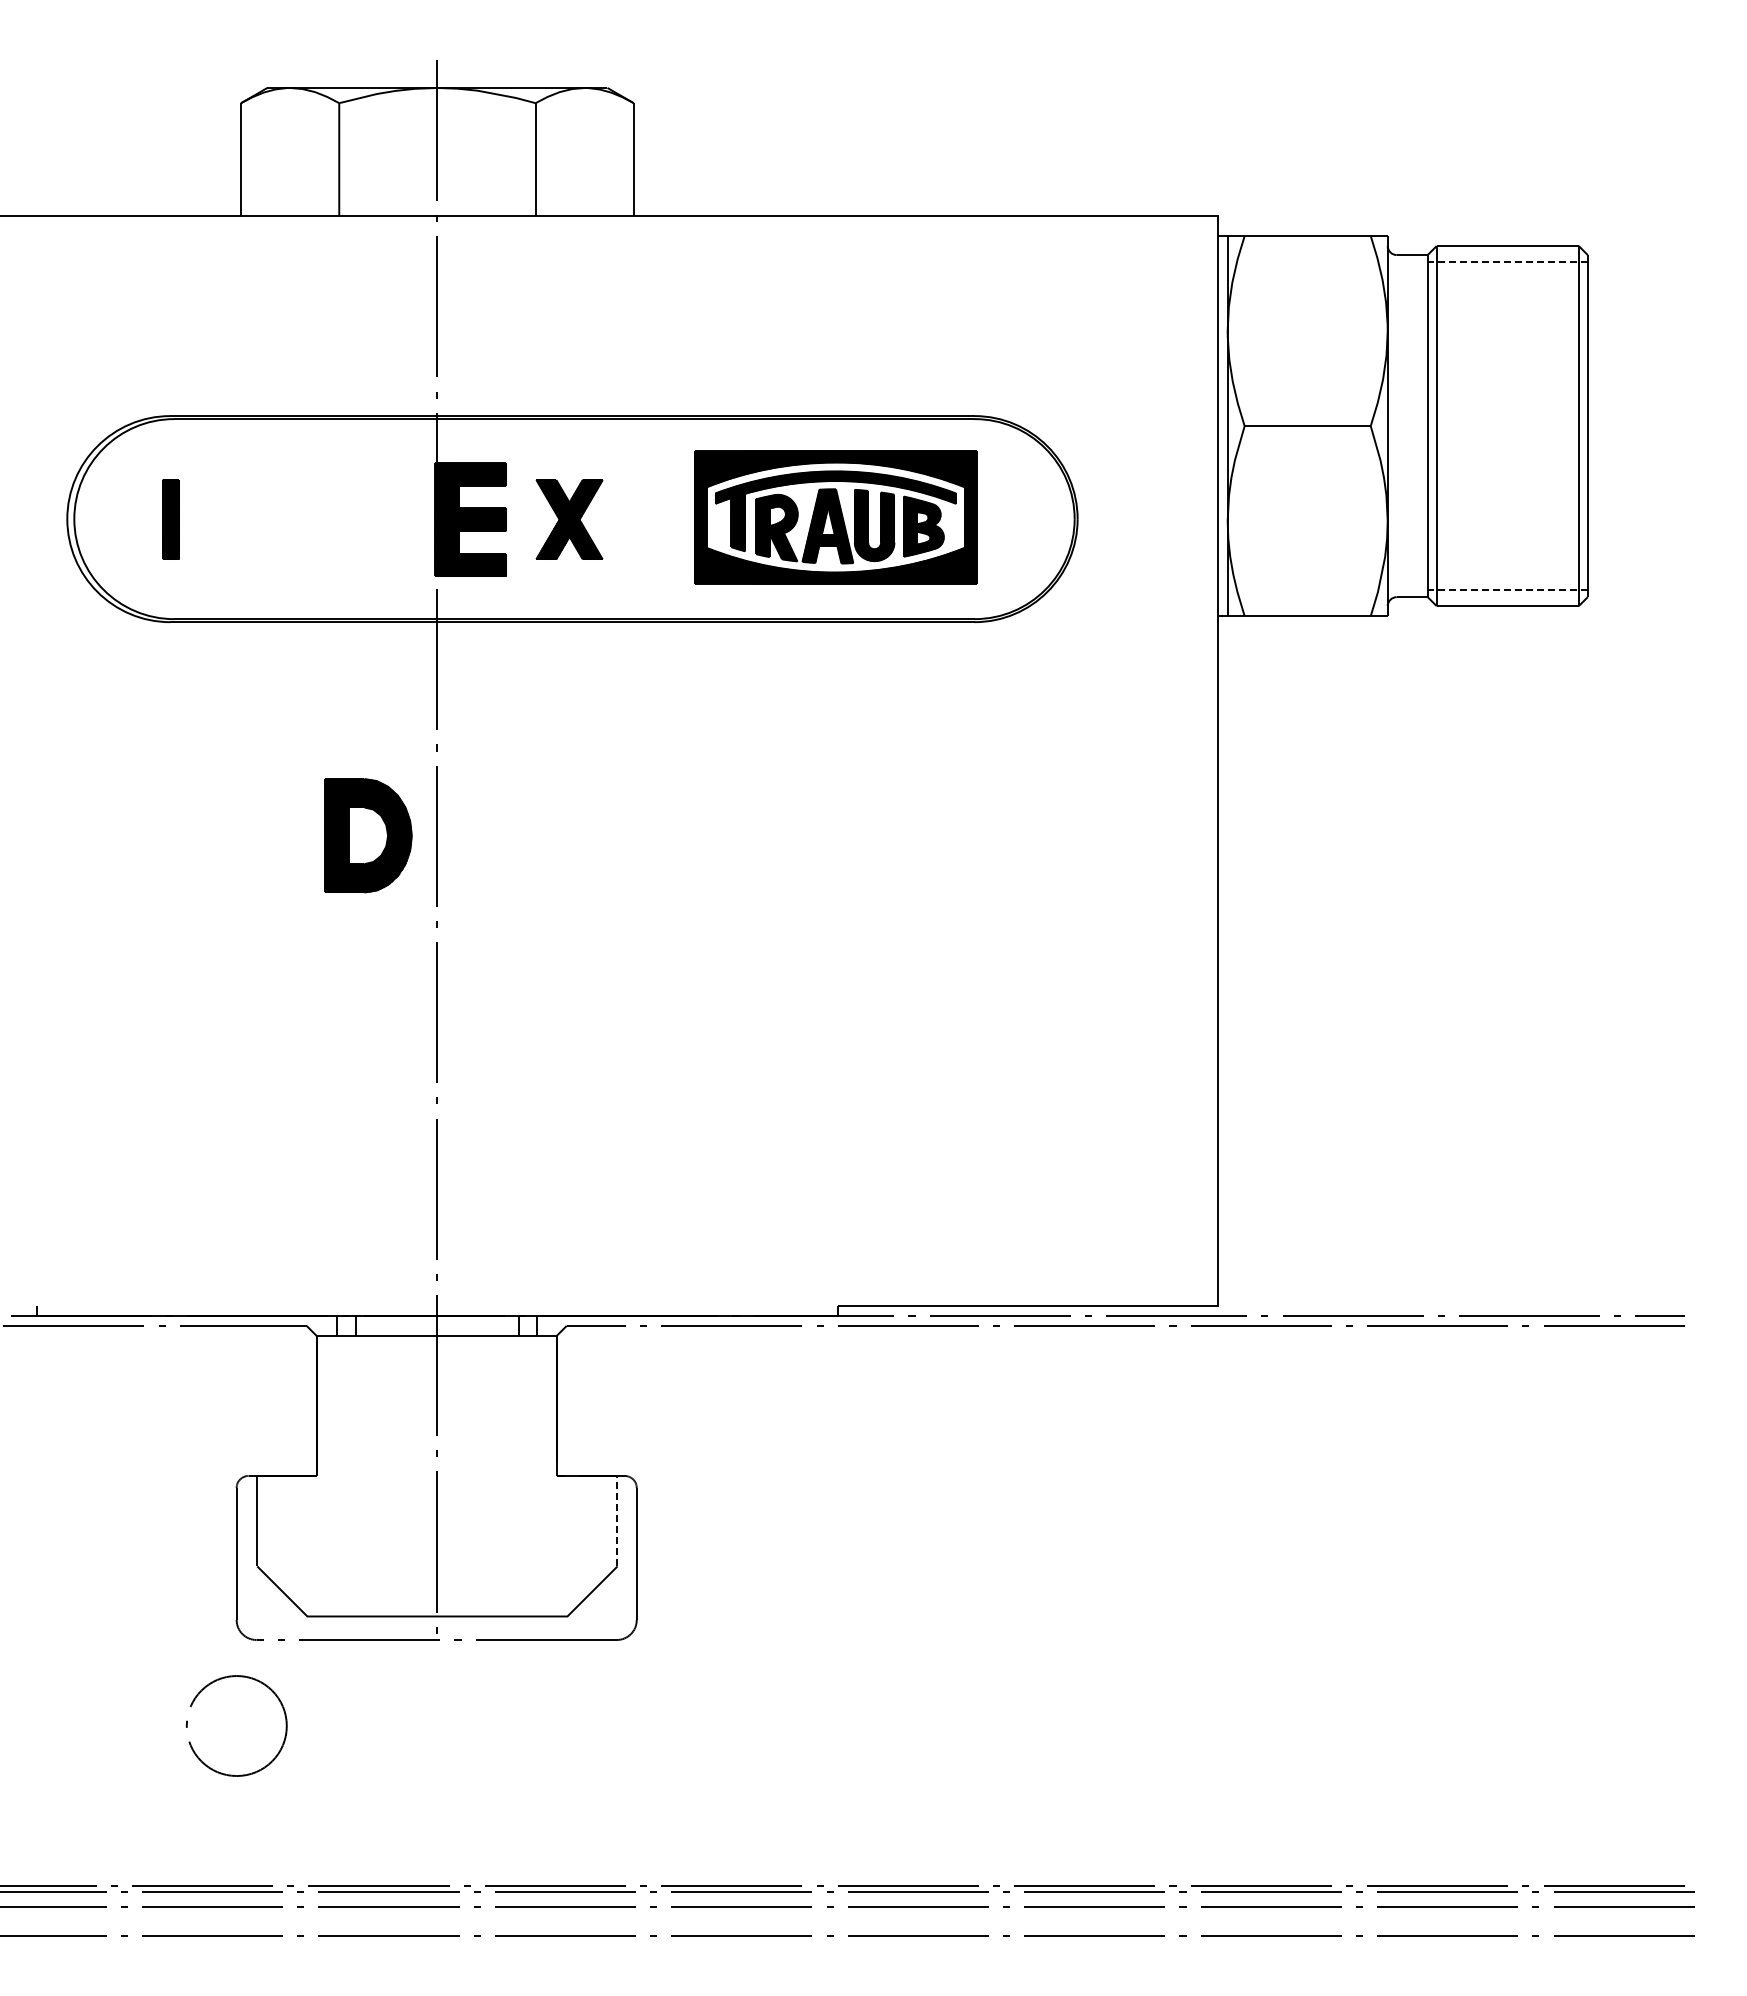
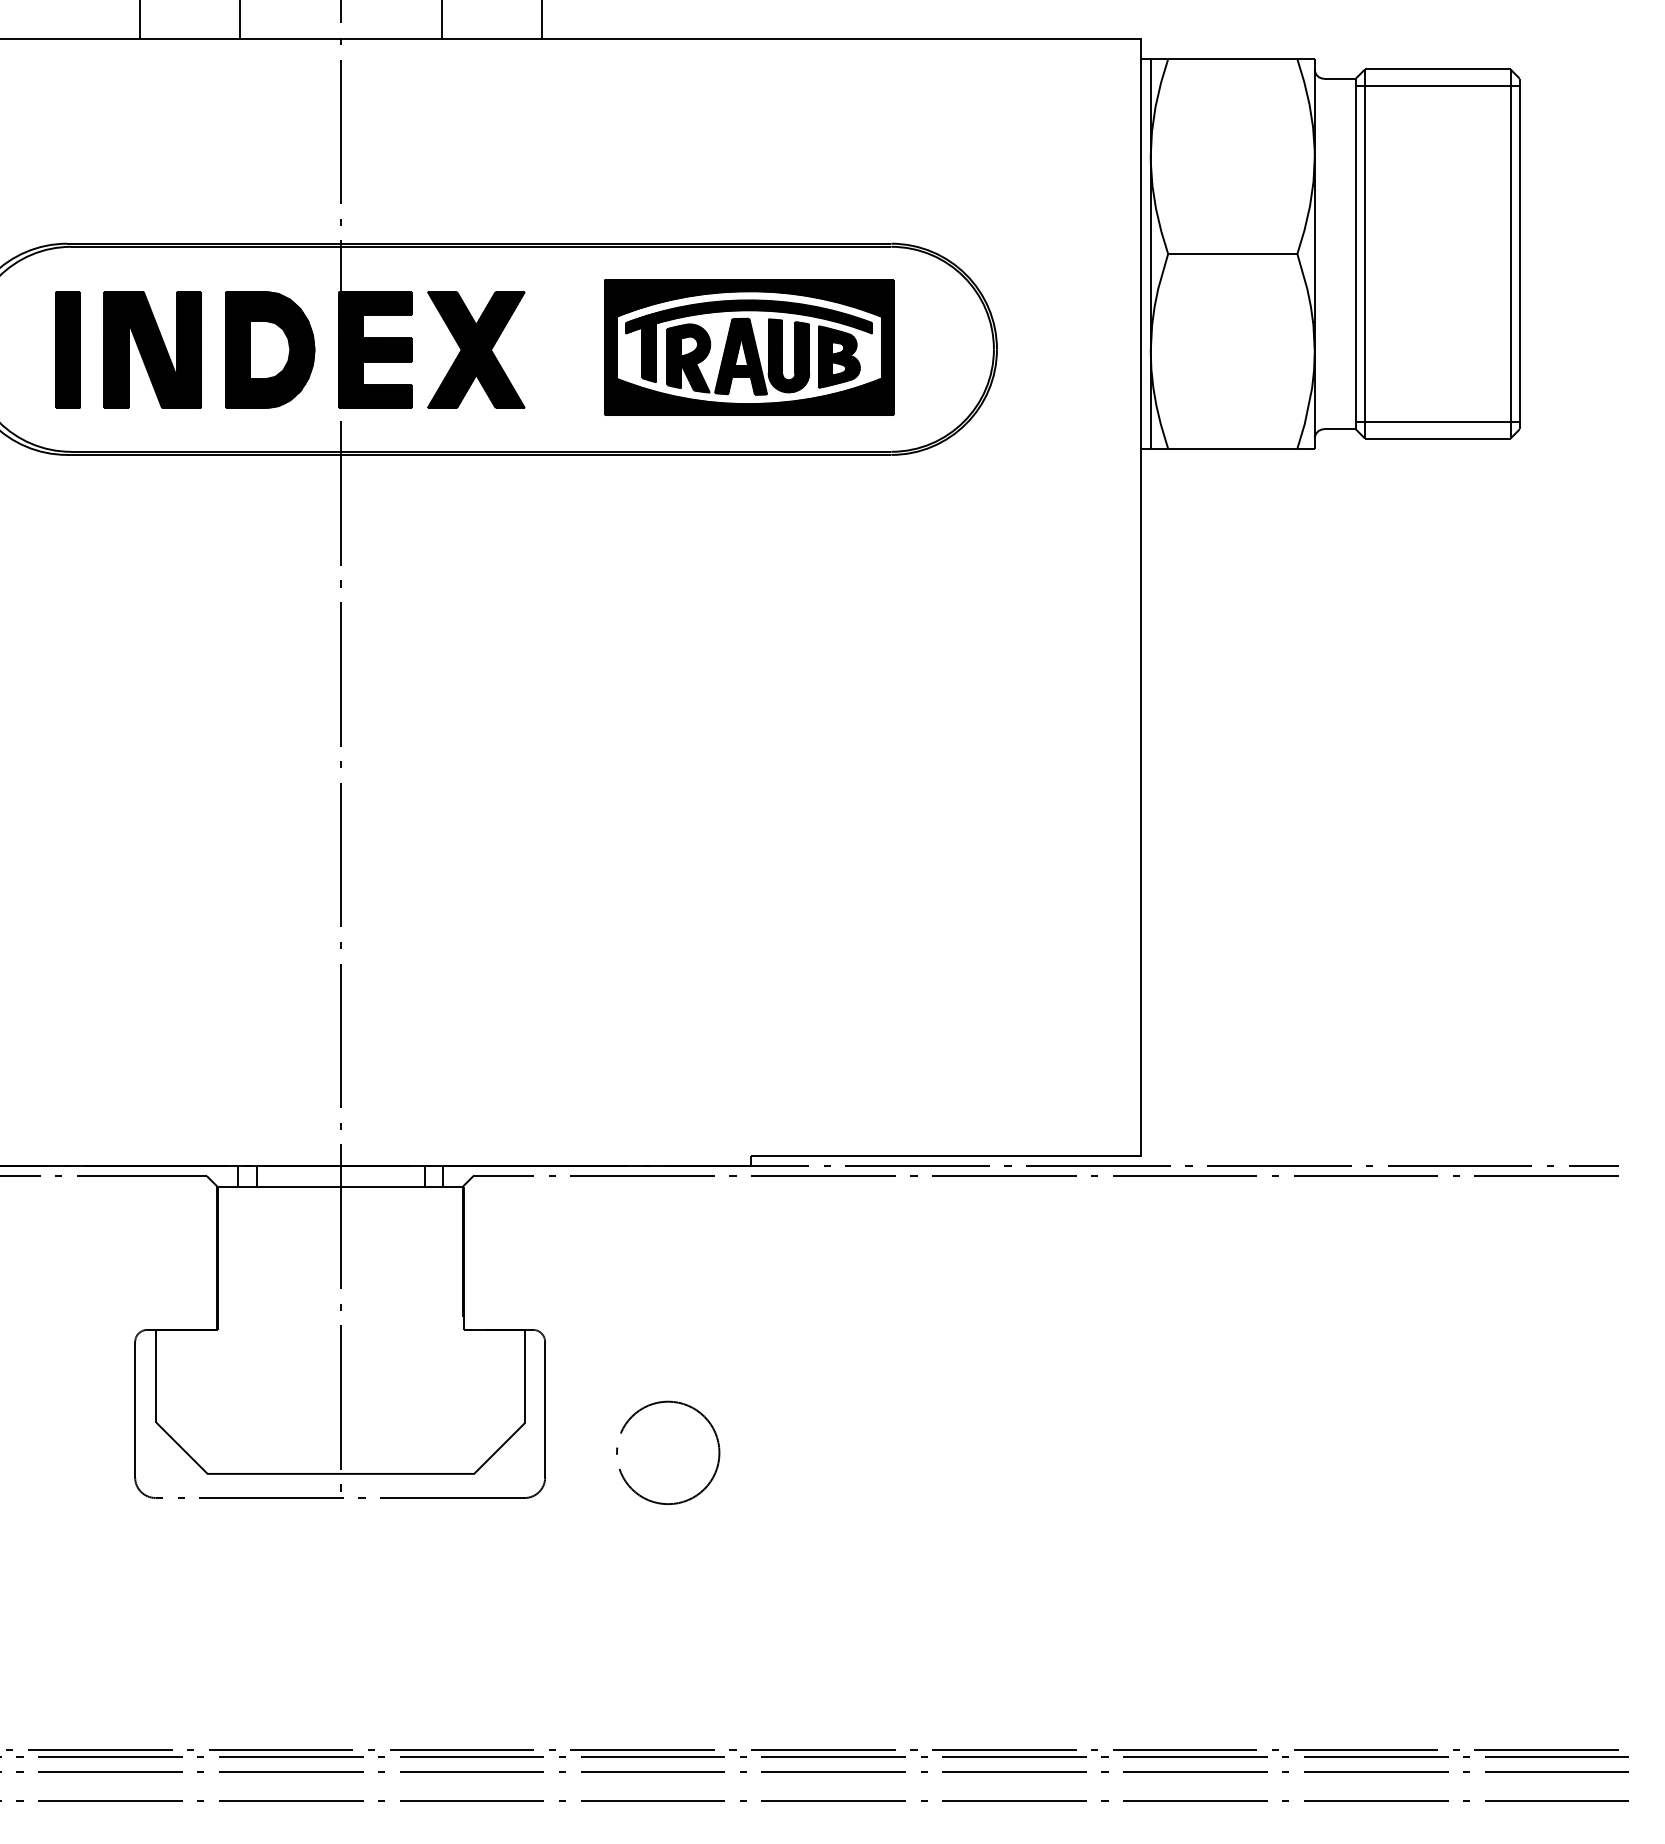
line: (1507, 262) -> (1437, 86), dashed -> solid
part: (170, 519) -> (67, 349), size x1.43
part: (253, 519) -> (152, 349), added
part: (569, 519) -> (476, 349), size x1.43
line: (1507, 589) -> (1437, 421), dashed -> solid
part: (368, 835) -> (270, 349), moved
line: (617, 1520) -> (525, 1375), dashed -> solid
part: (222, 1679) -> (653, 1405), moved

